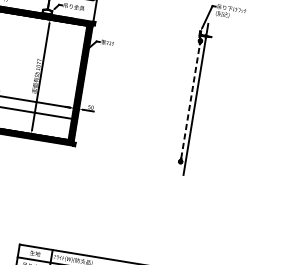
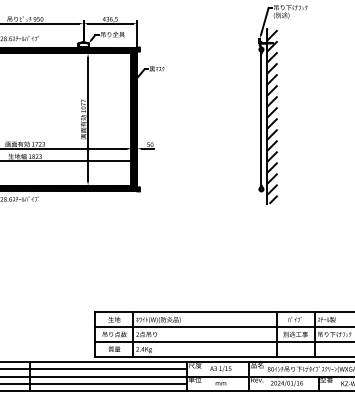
hatch: (200, 99) -> (272, 115), added
line: (190, 101) -> (261, 119), dashed -> solid

